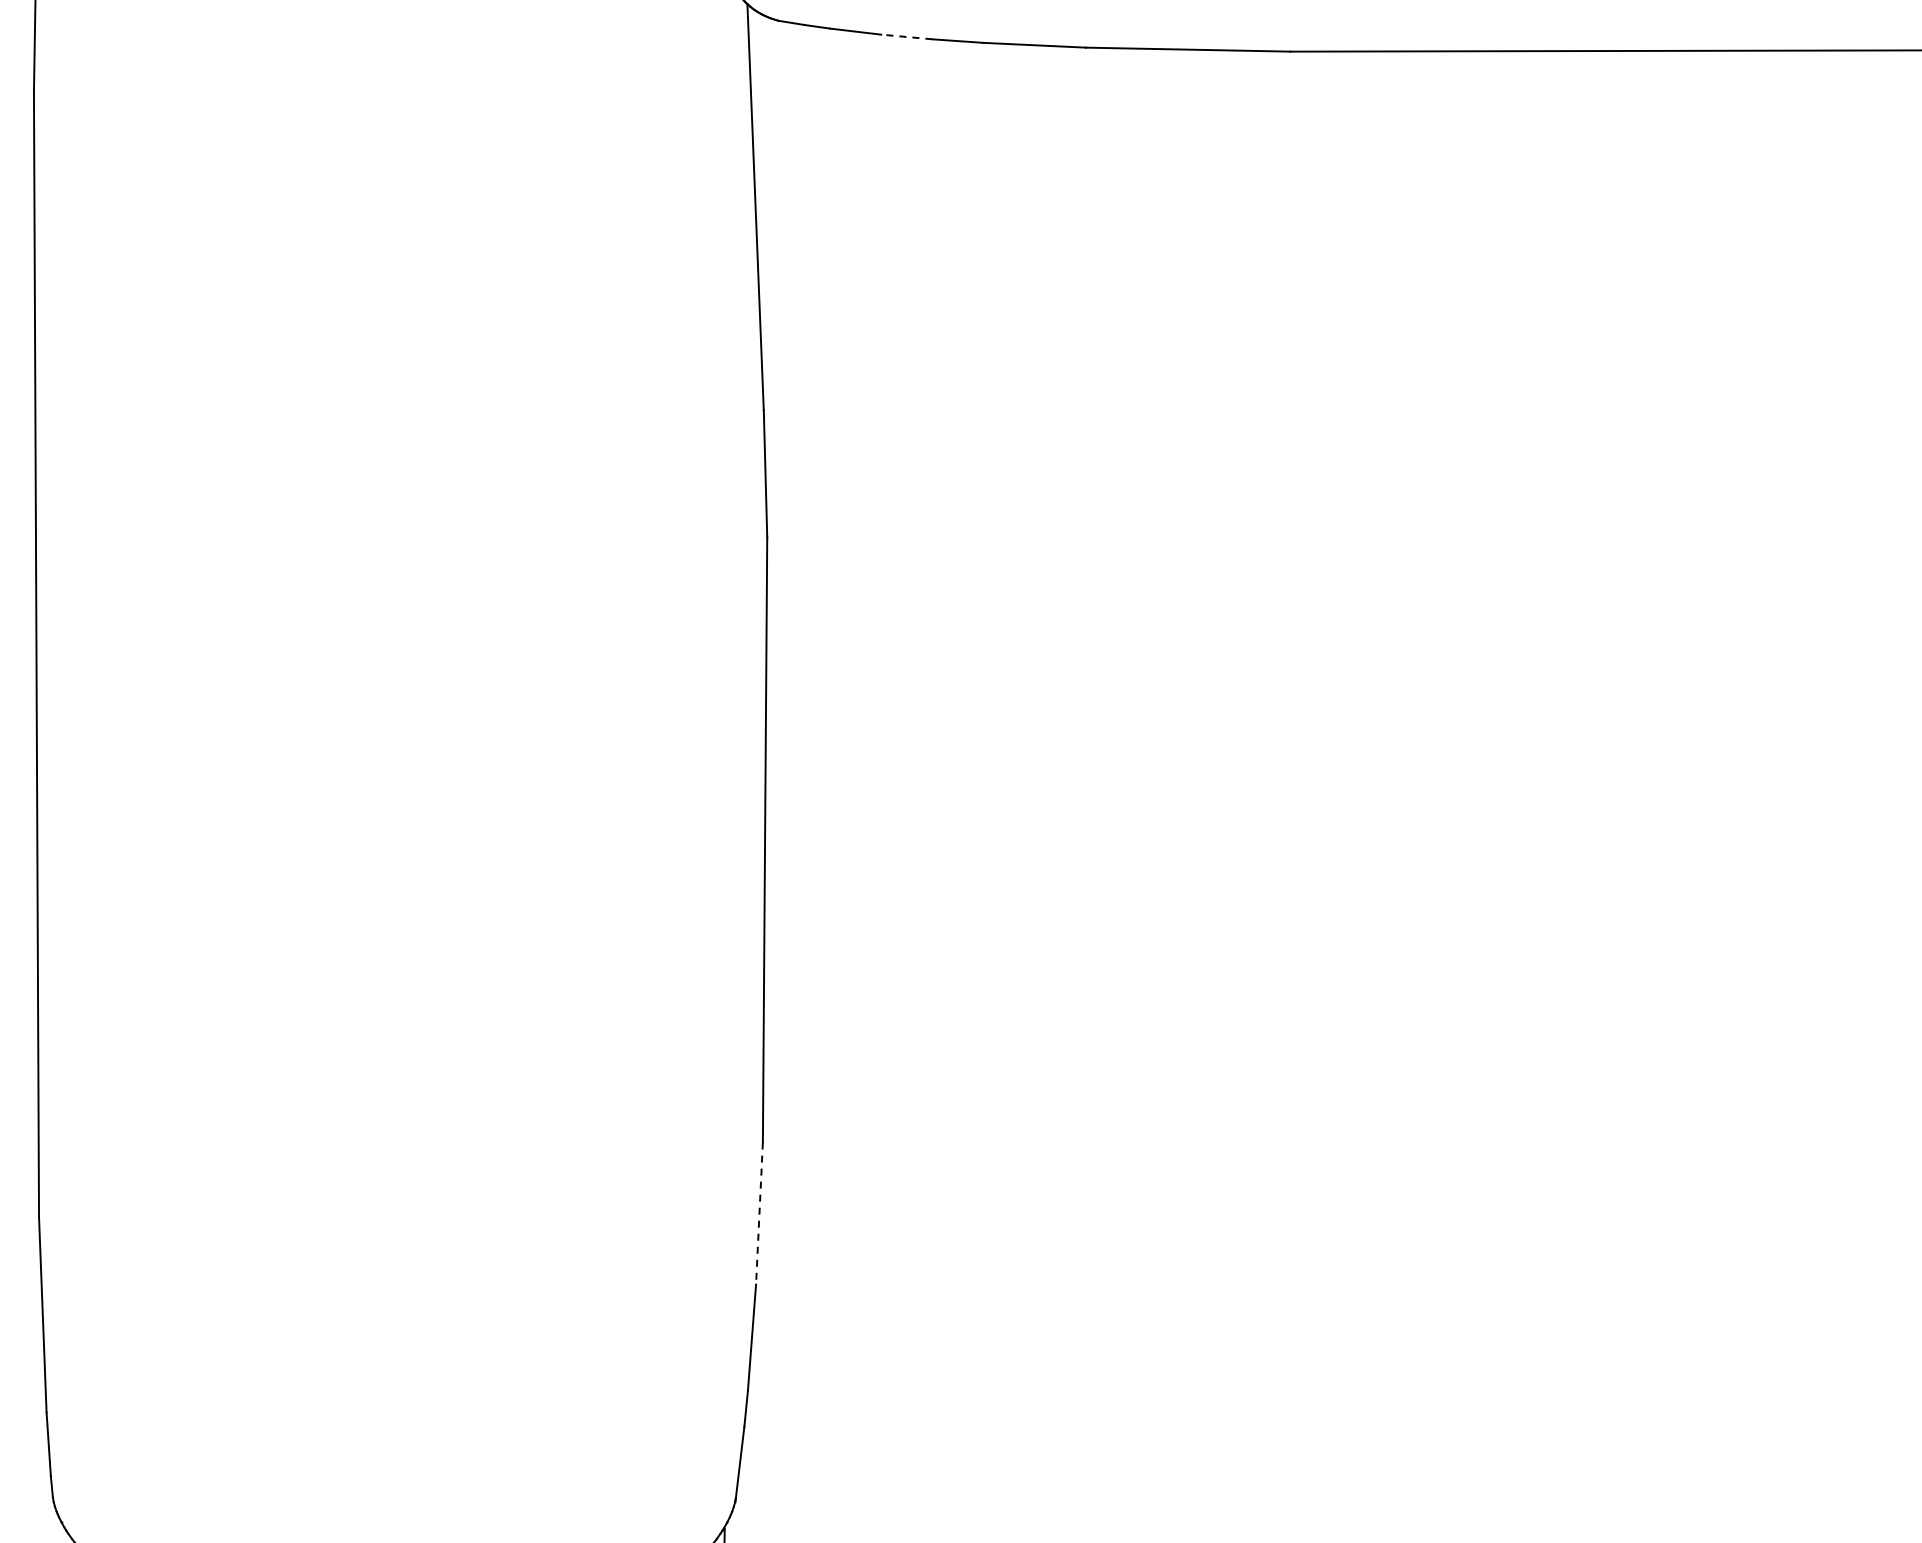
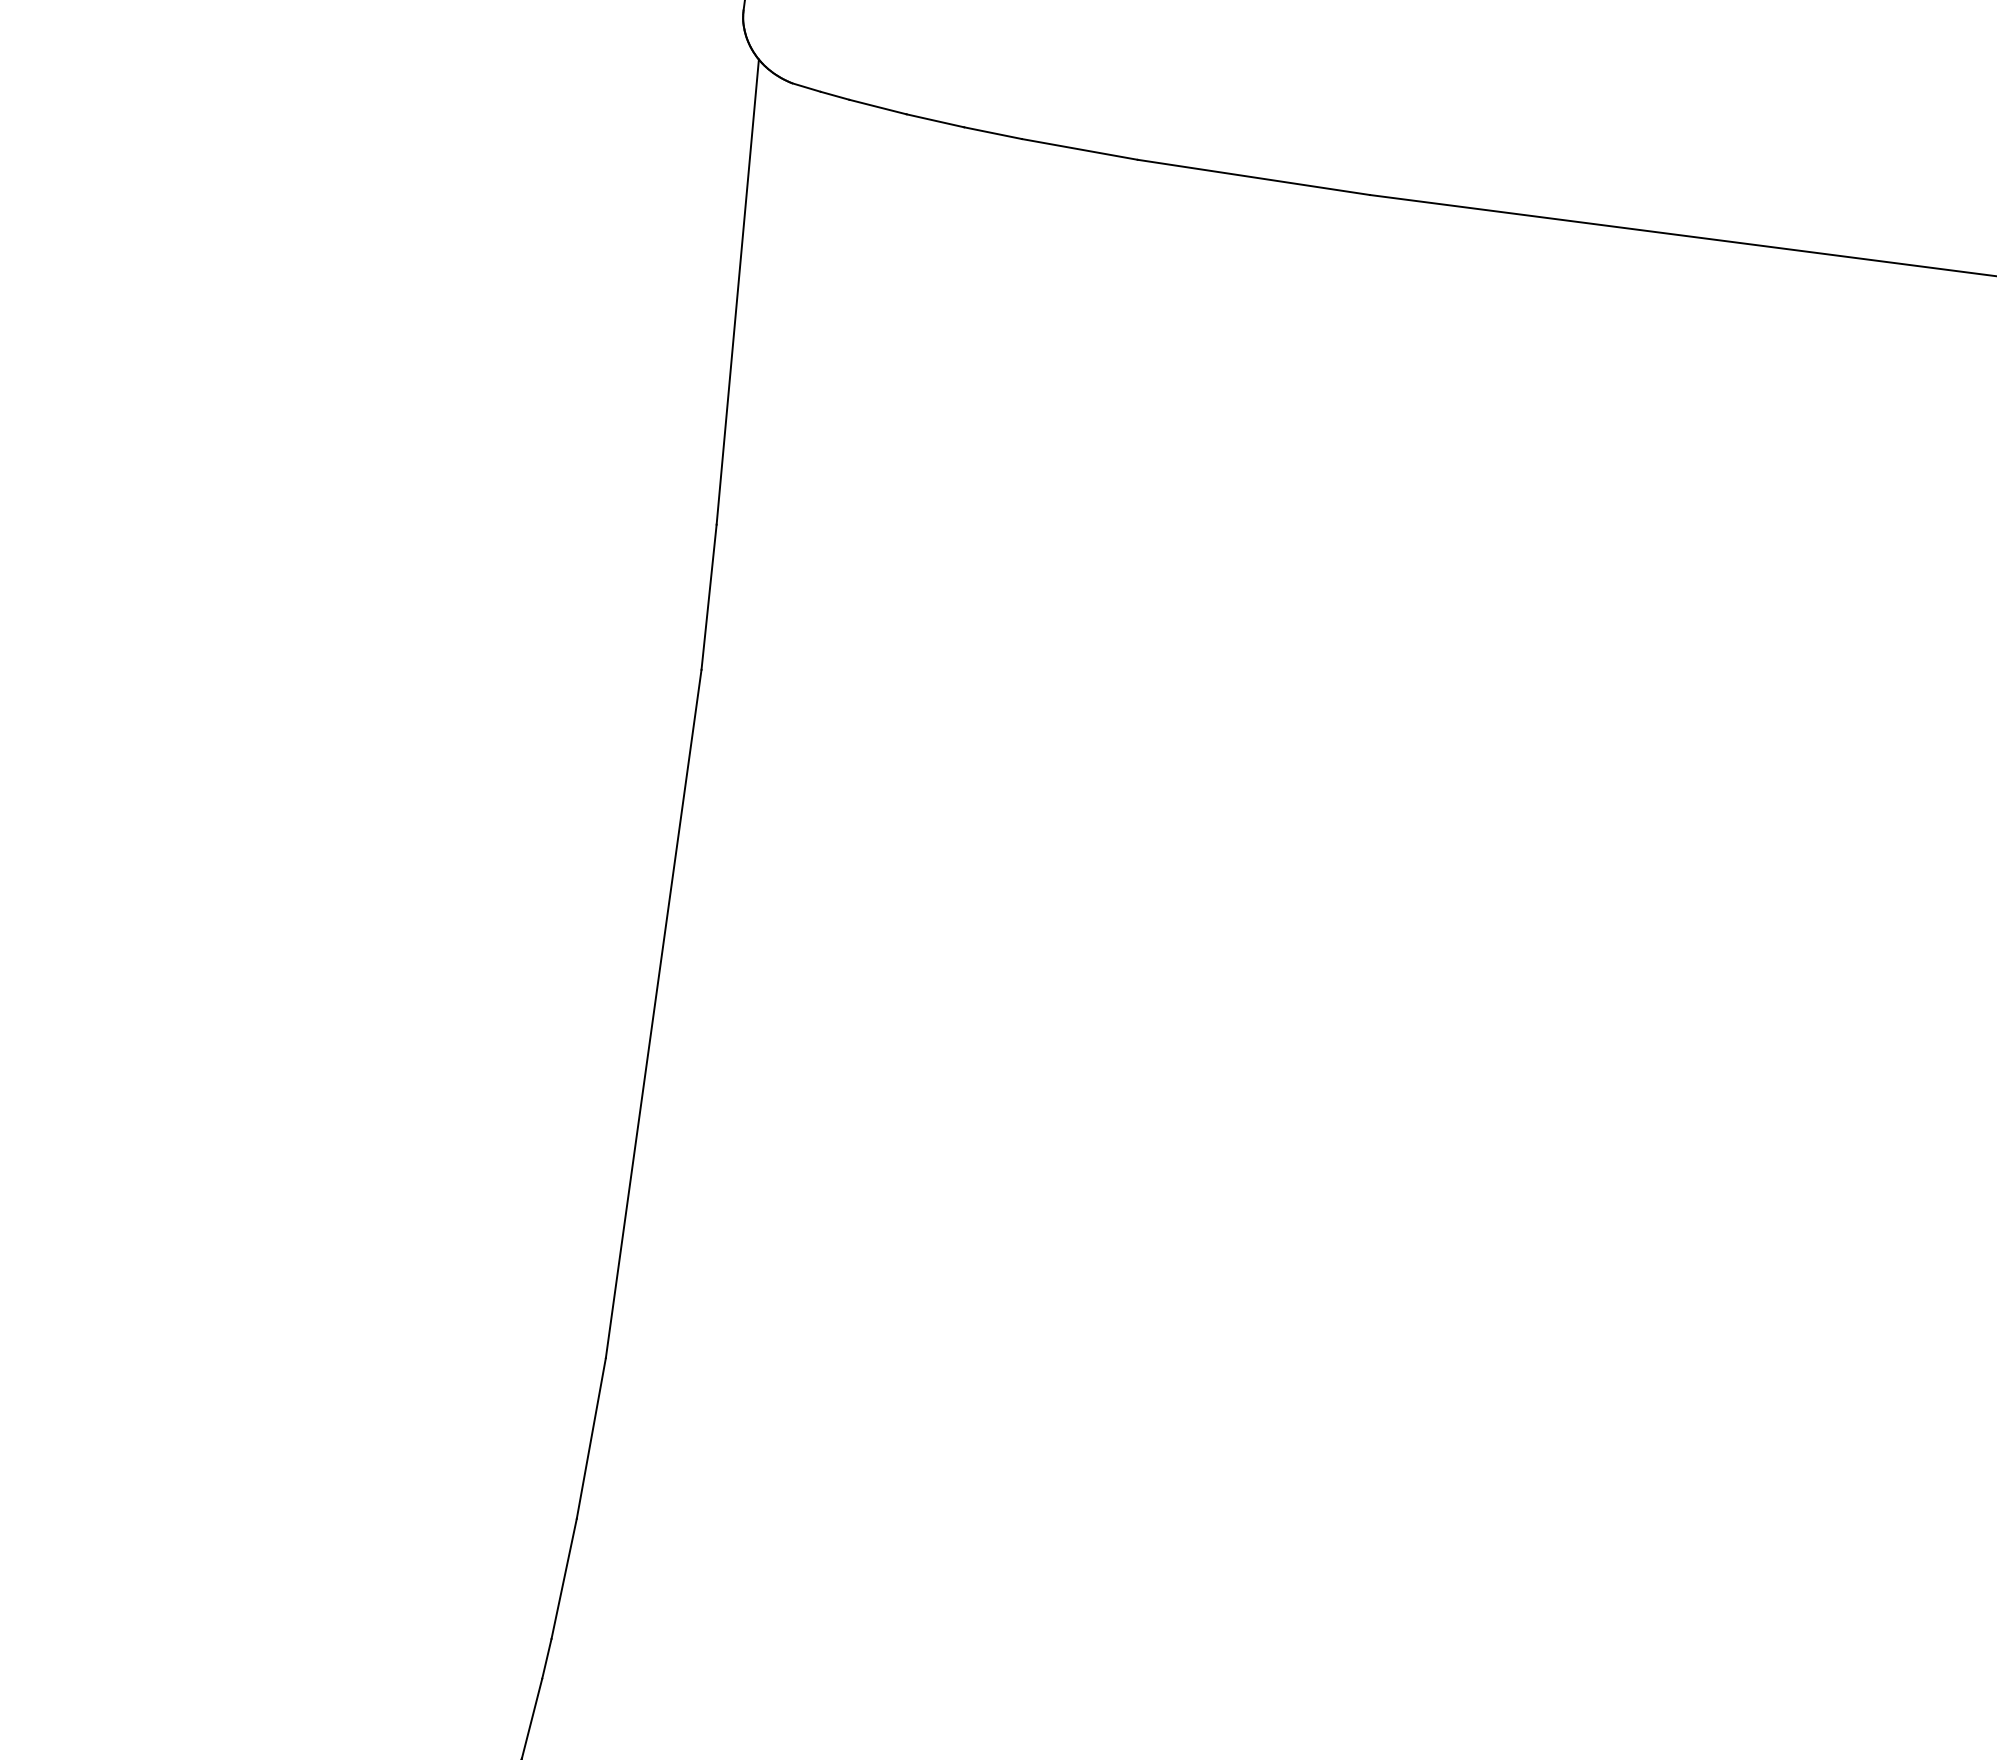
line: (906, 36) -> (935, 120), dashed -> solid
line: (759, 1214) -> (591, 1439), dashed -> solid

